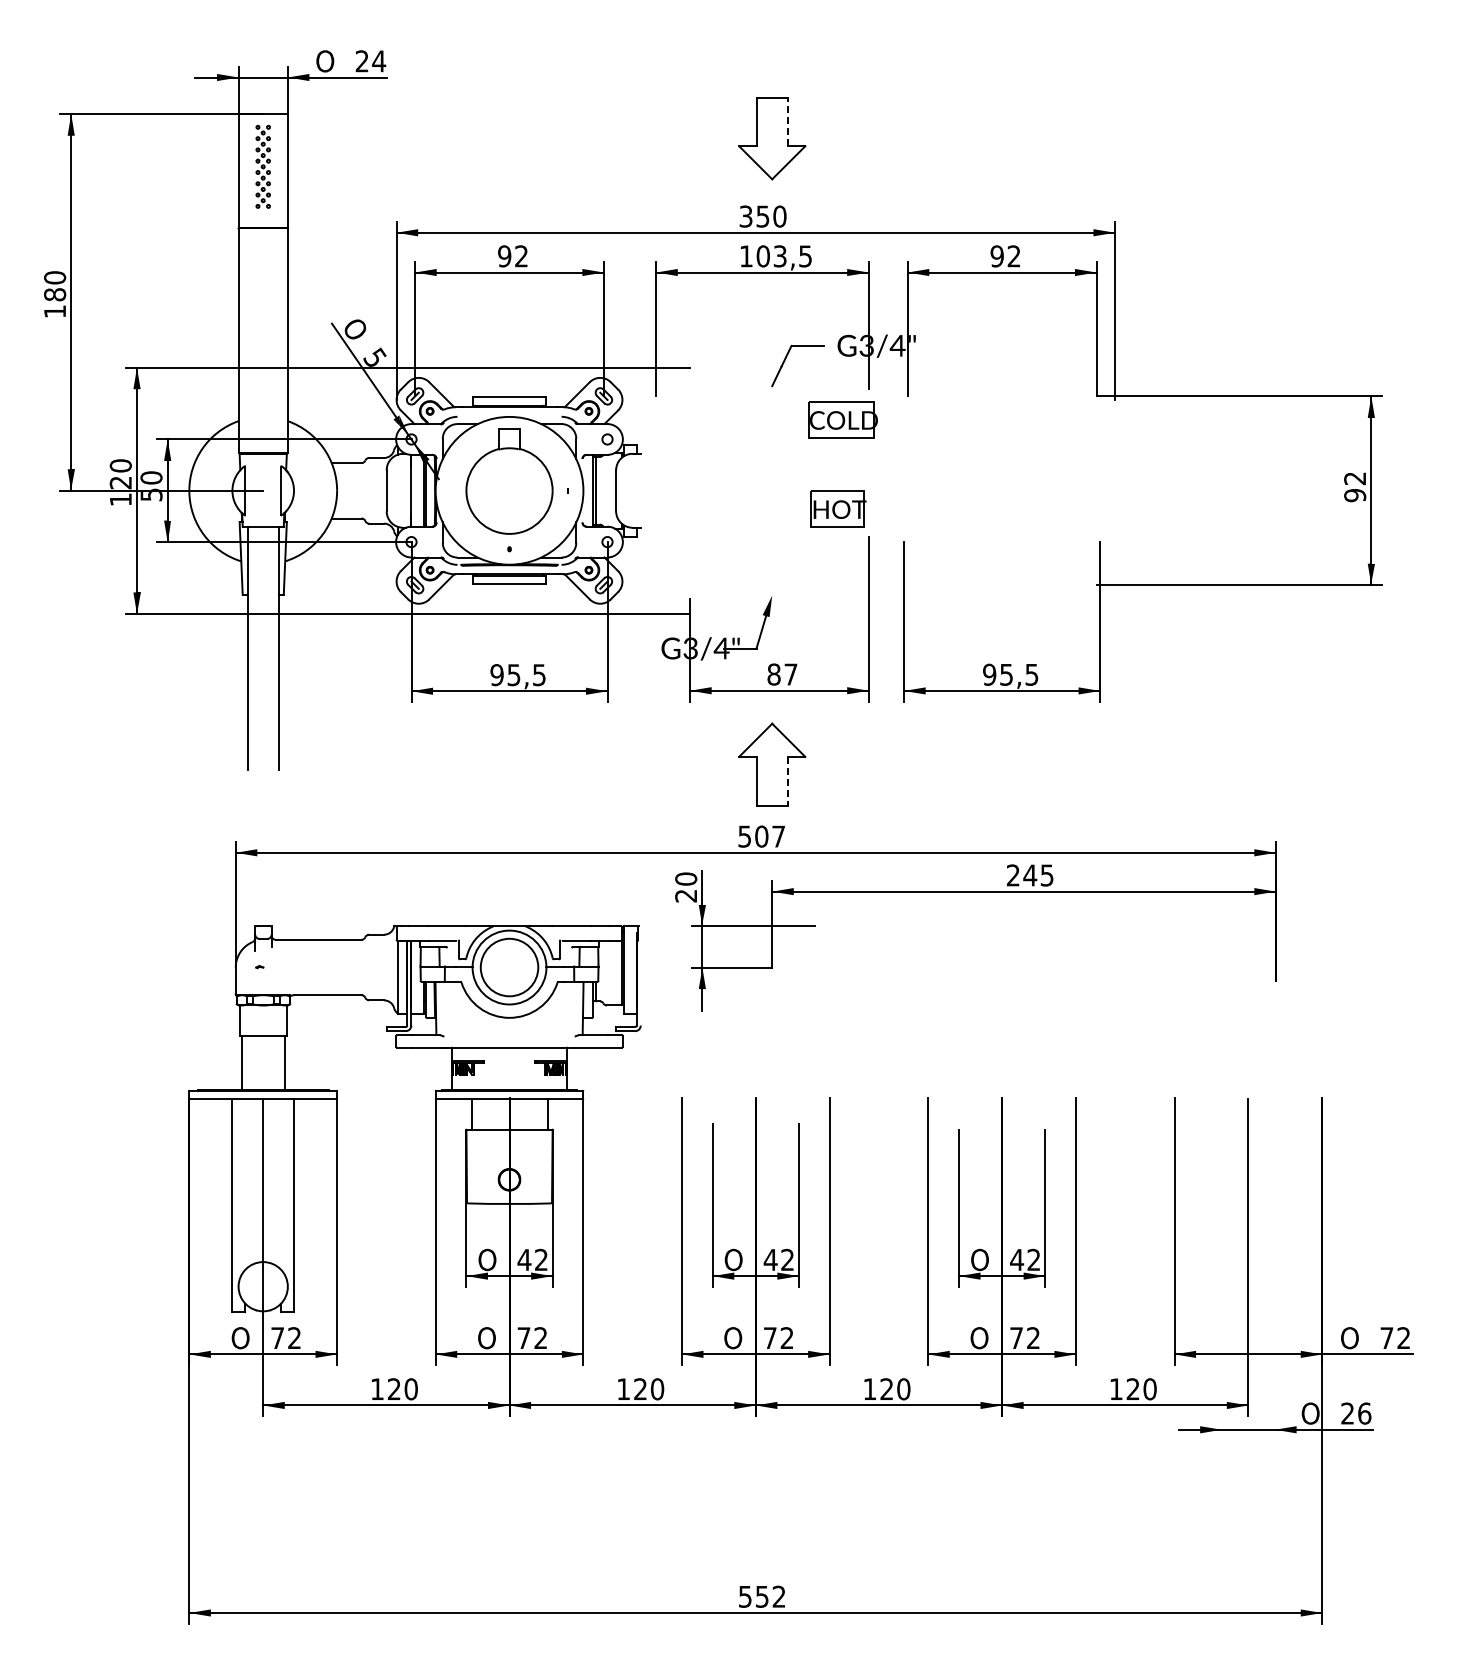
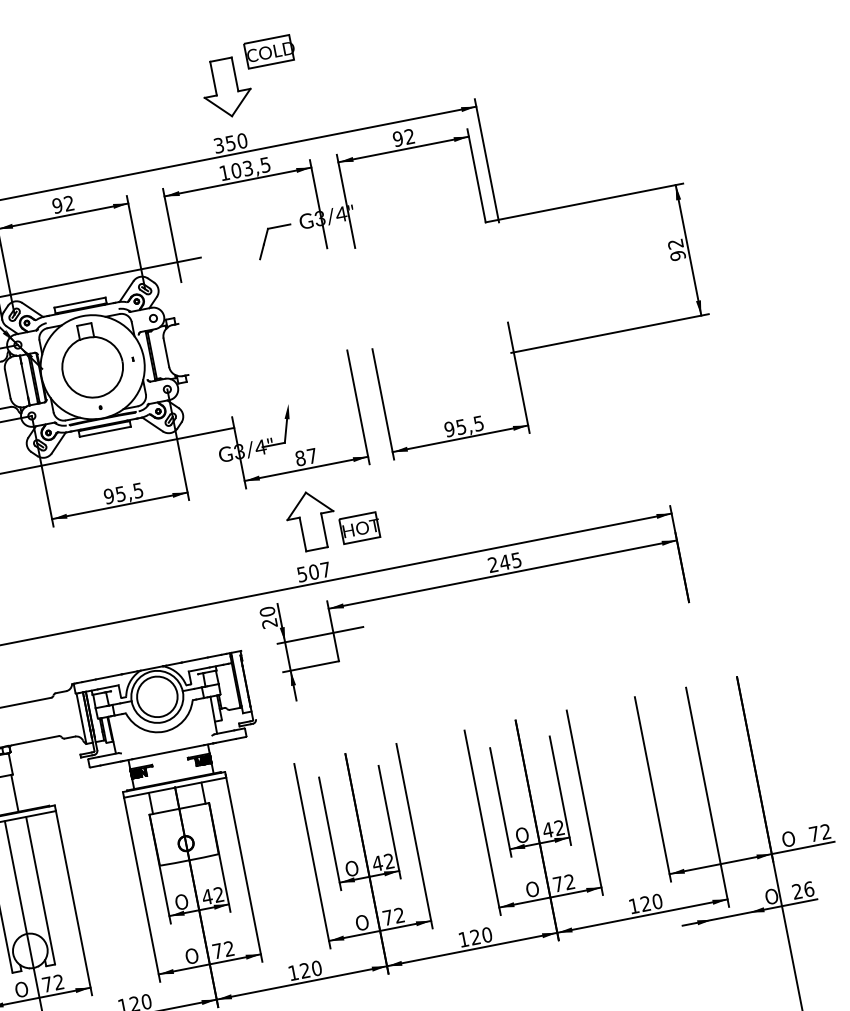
line: (787, 121) -> (234, 74), dashed -> solid
part: (842, 419) -> (269, 51), moved
part: (838, 508) -> (360, 527), moved
line: (787, 781) -> (324, 530), dashed -> solid

